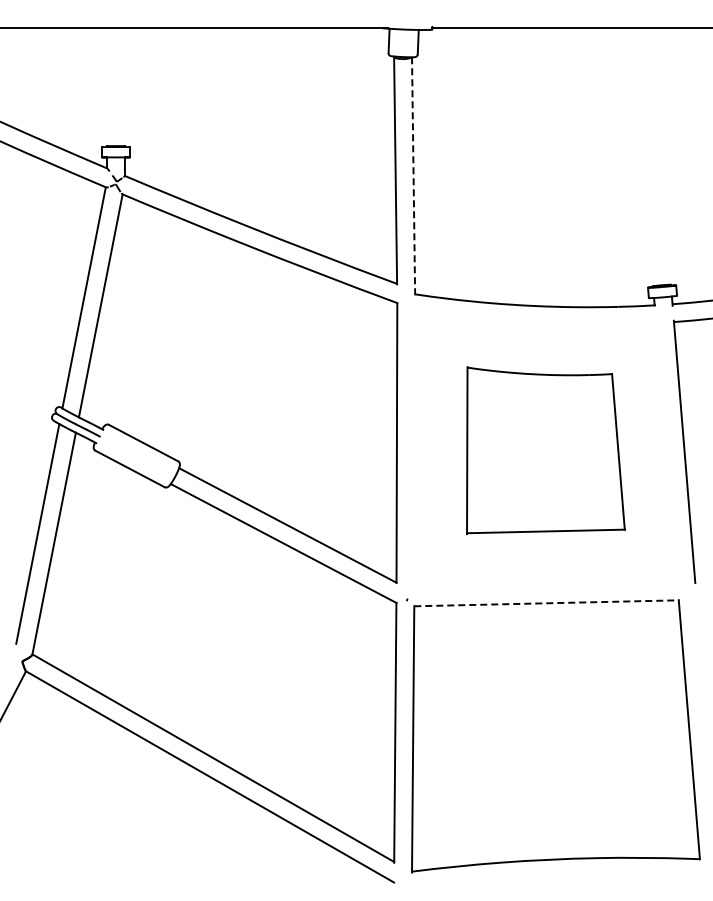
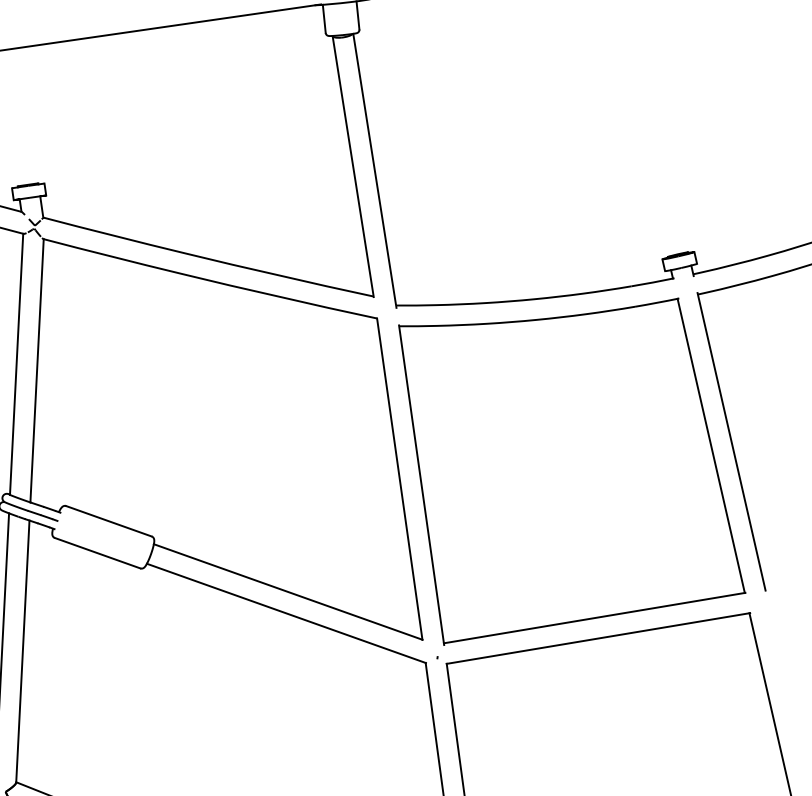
line: (413, 176) -> (374, 170), dashed -> solid
part: (545, 450) -> (571, 463), size x1.67
line: (546, 603) -> (598, 638), dashed -> solid

